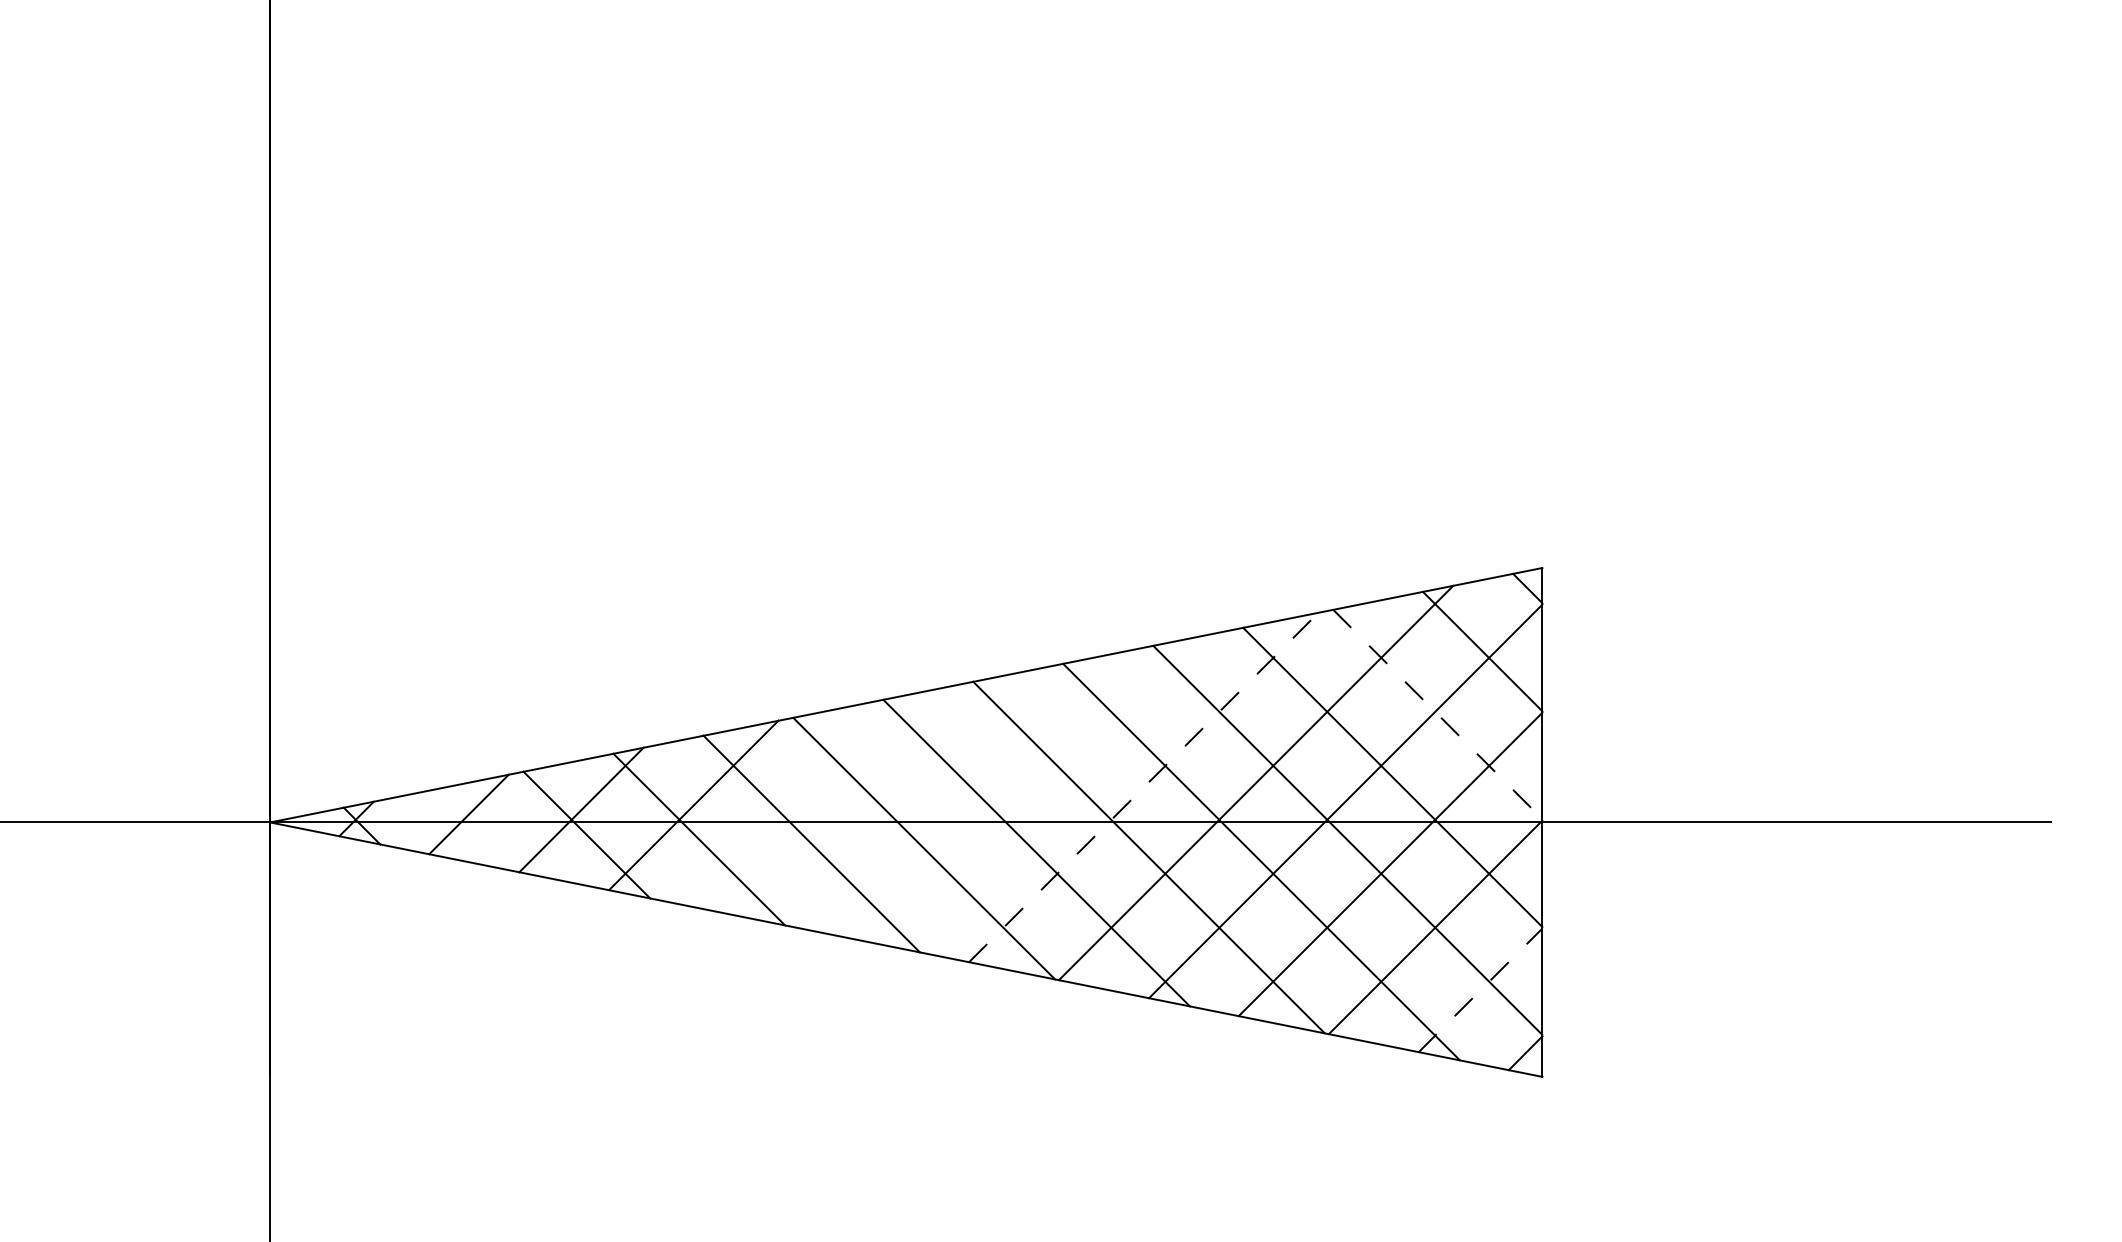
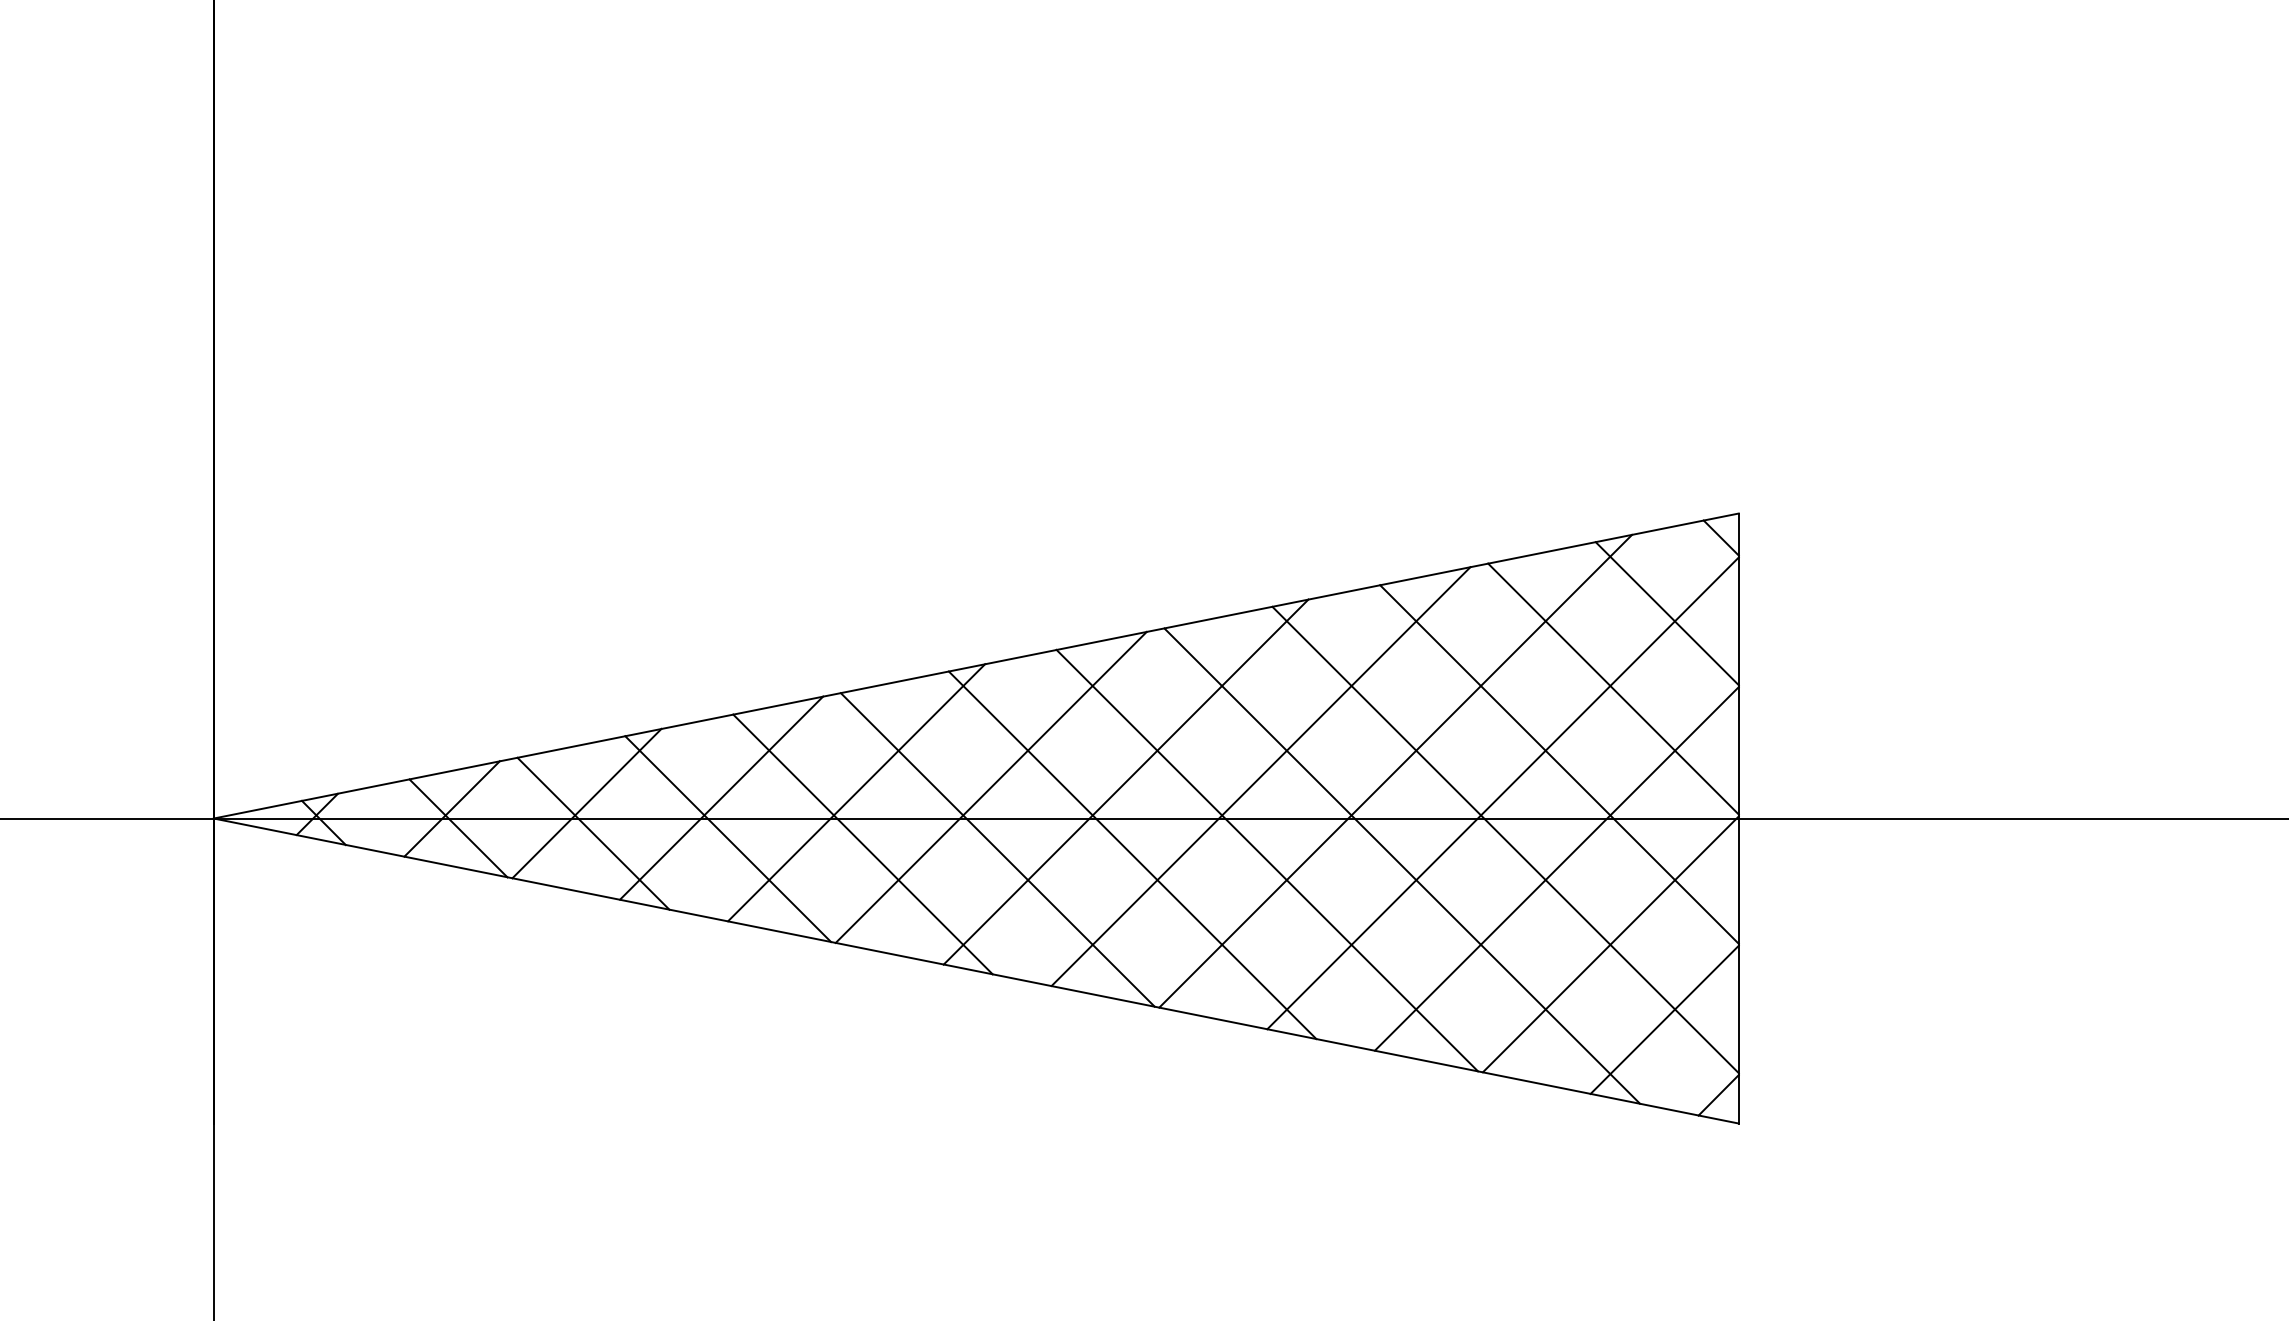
line: (1437, 714) -> (1613, 689), dashed -> solid
line: (1144, 787) -> (1261, 776), dashed -> solid
line: (1031, 791) -> (1126, 781), added
line: (918, 796) -> (990, 787), added
line: (806, 800) -> (856, 792), added
line: (474, 830) -> (458, 828), added
line: (1480, 990) -> (1664, 1019), dashed -> solid

